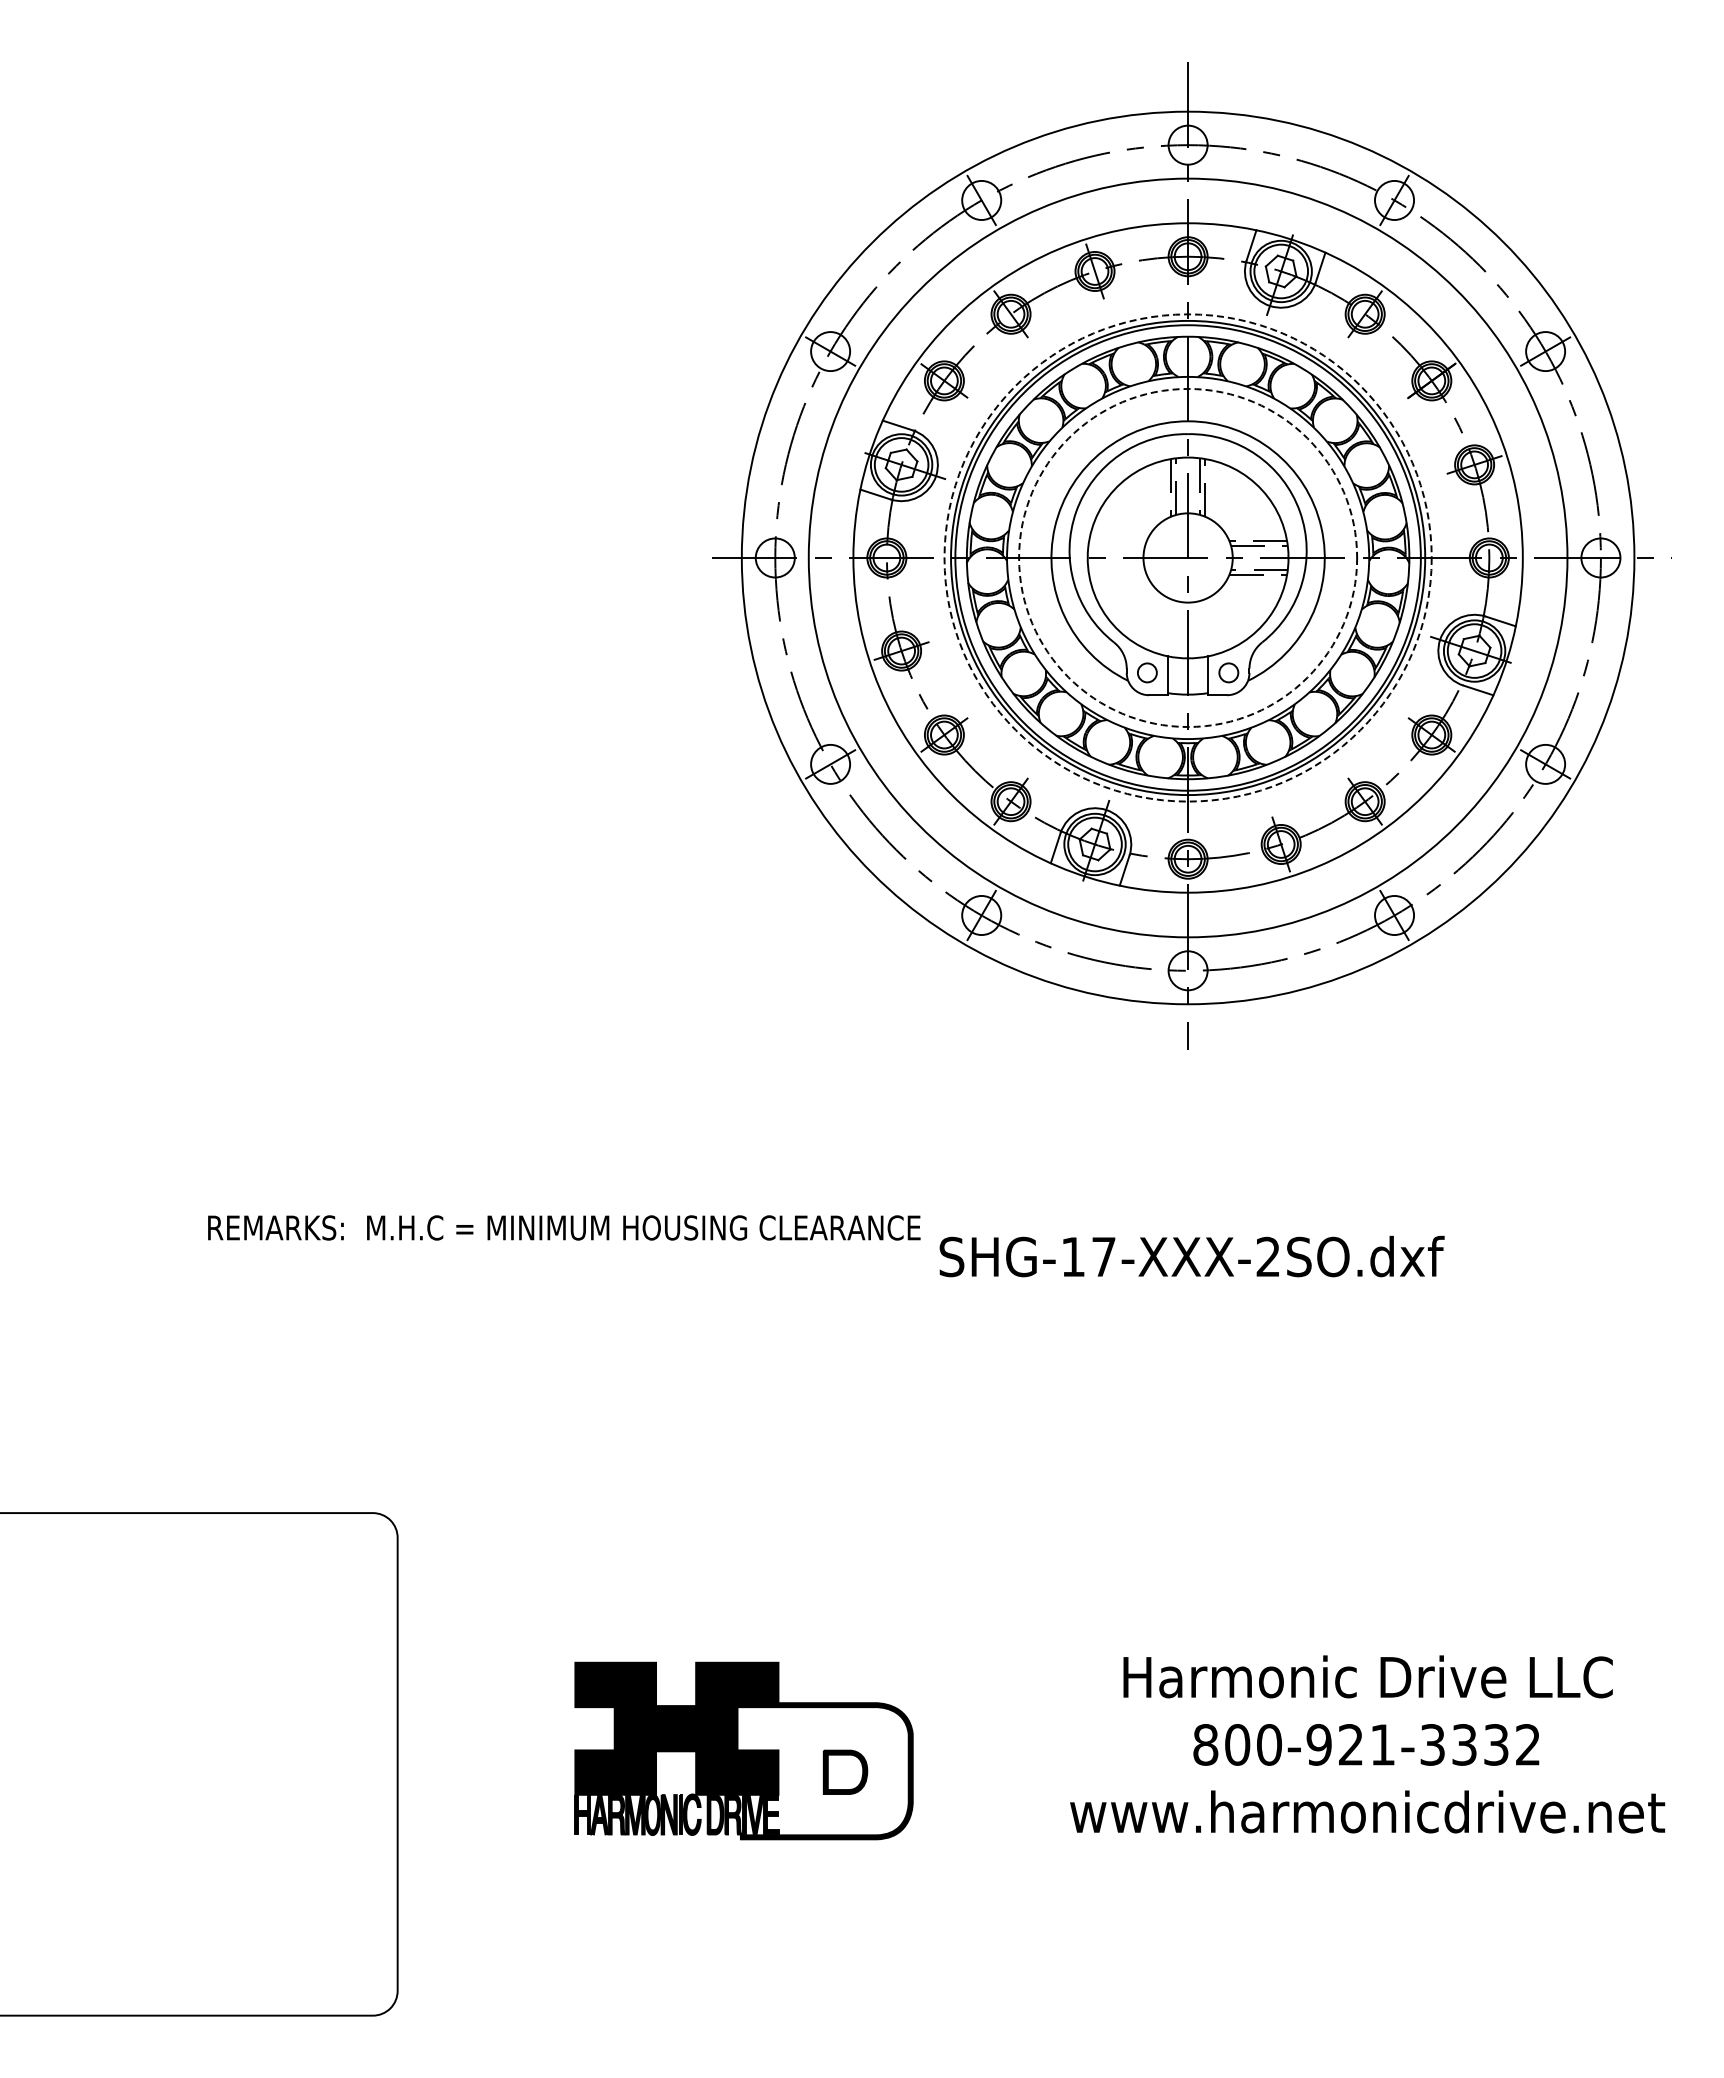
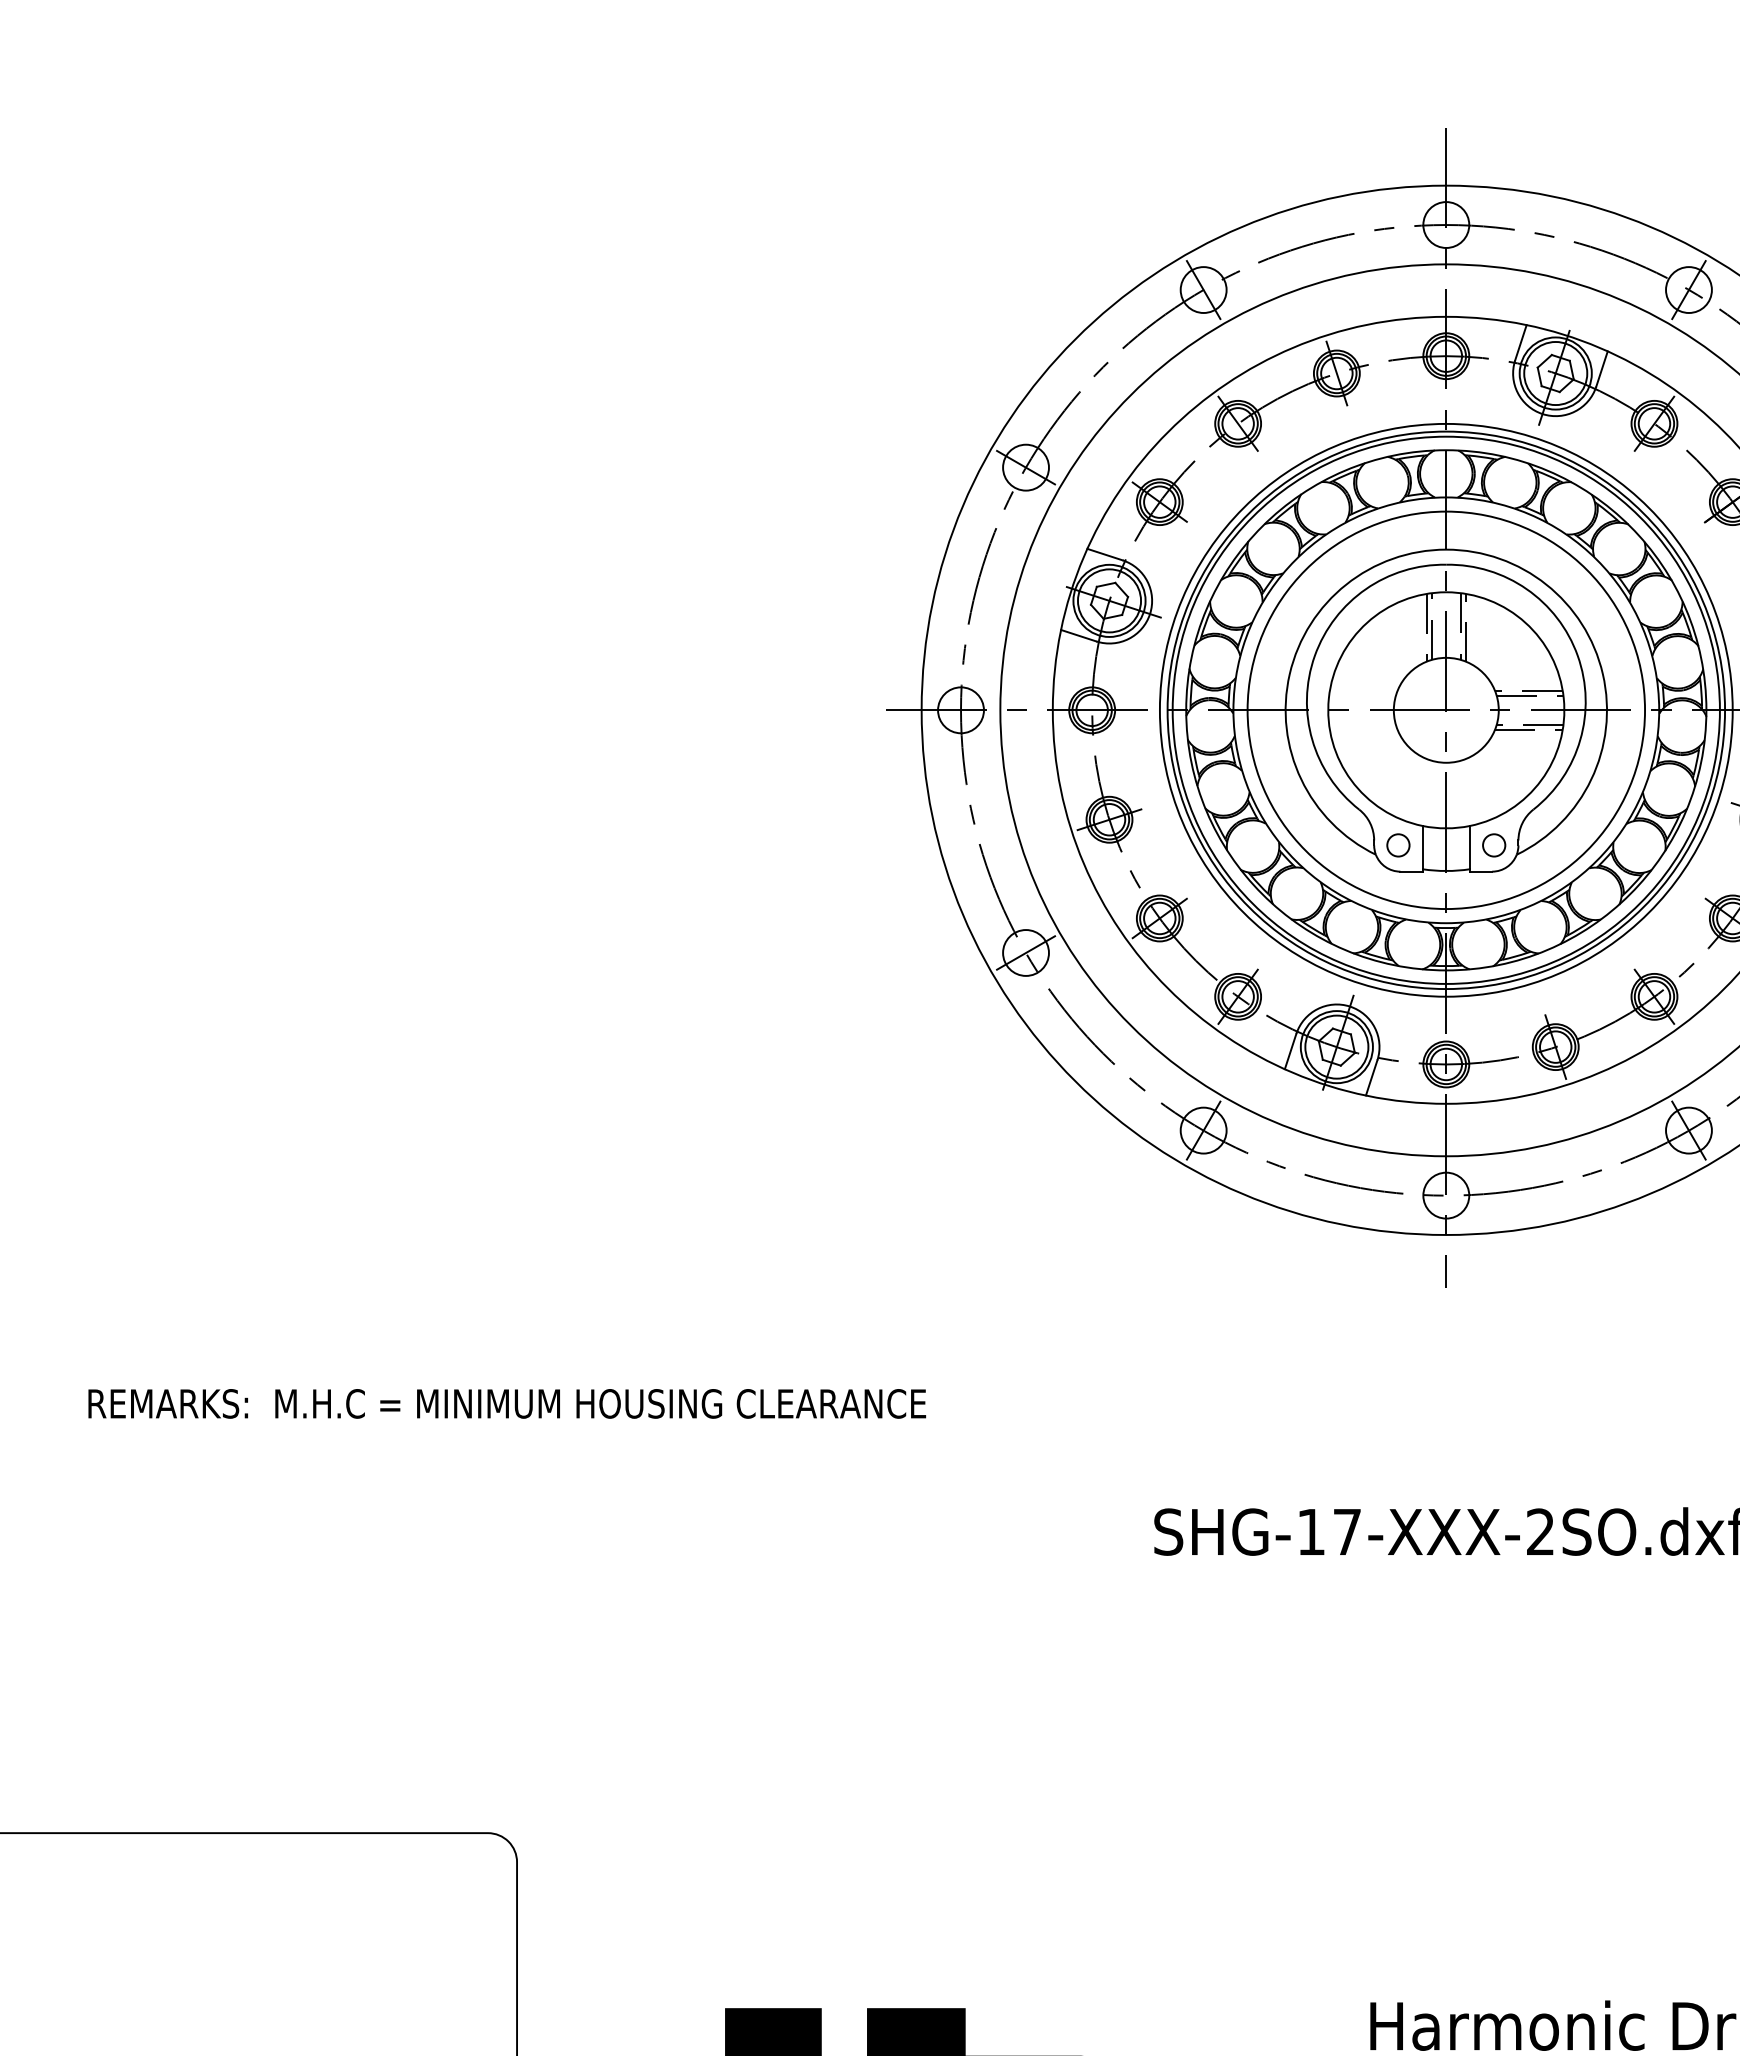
circle: (1187, 557) -> (1445, 709), dashed -> solid
circle: (1188, 557) -> (1446, 709), dashed -> solid
text: (564, 1227) -> (507, 1403), moved

